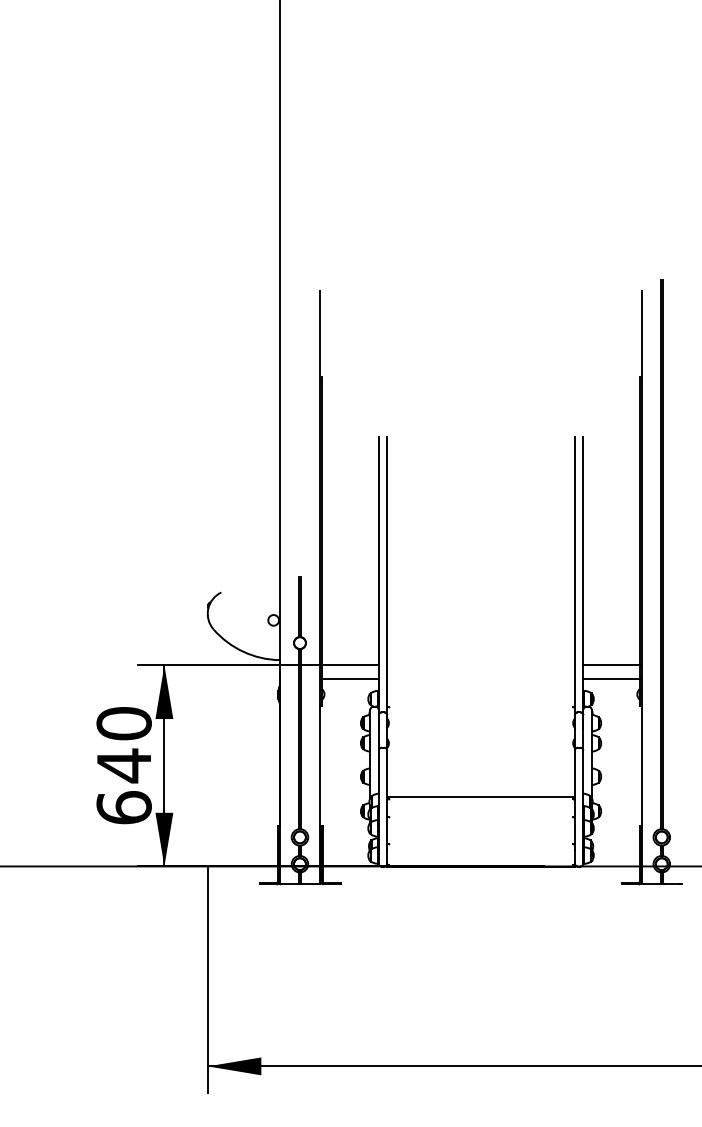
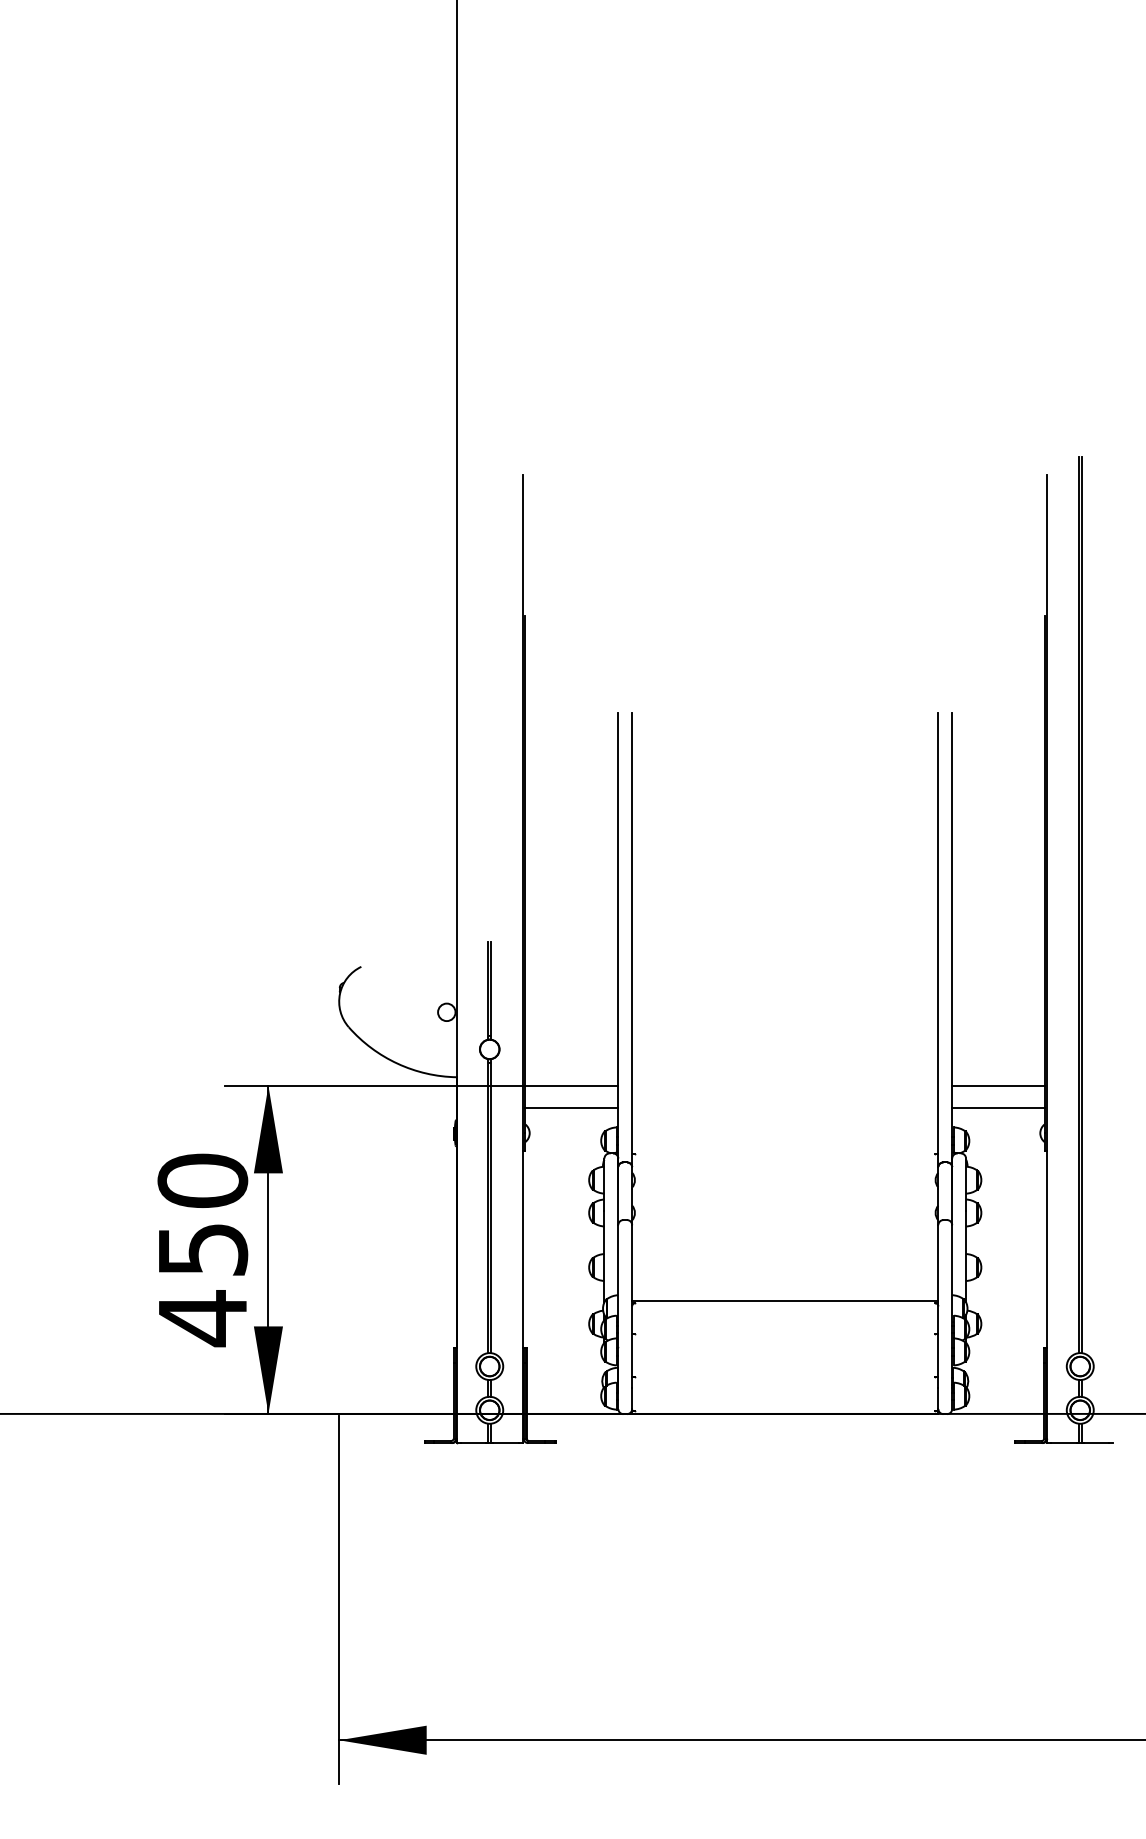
text: (123, 786) -> (201, 1283), 640 -> 450

